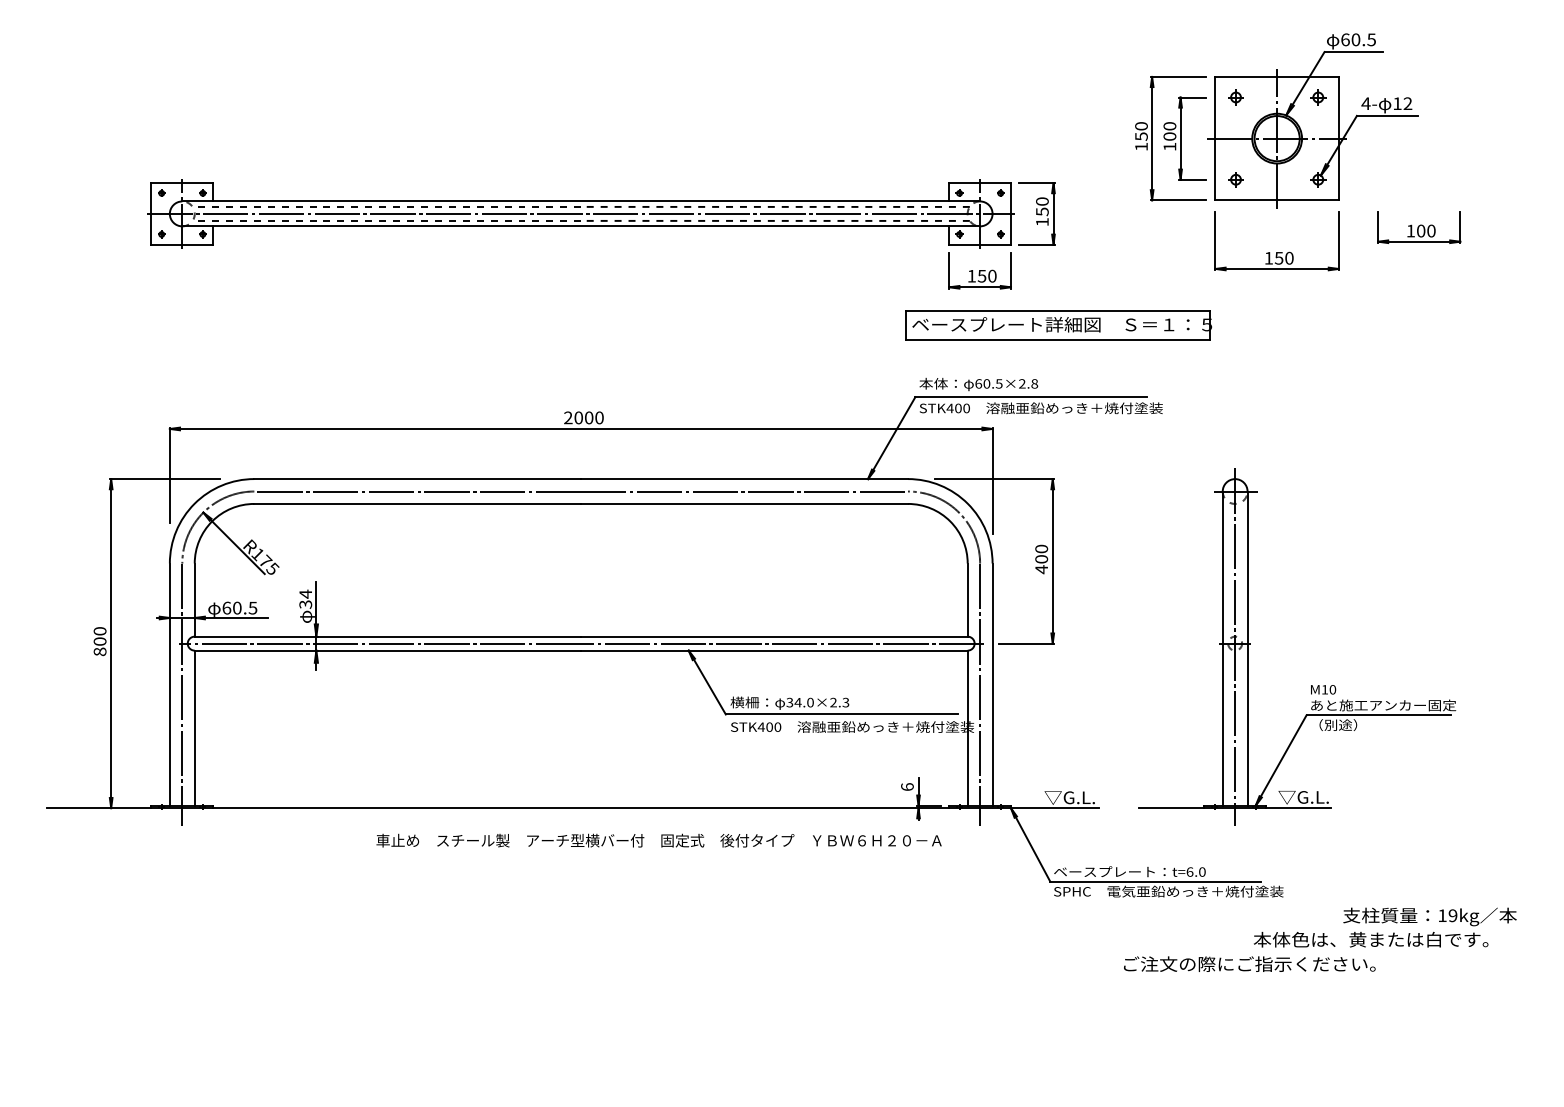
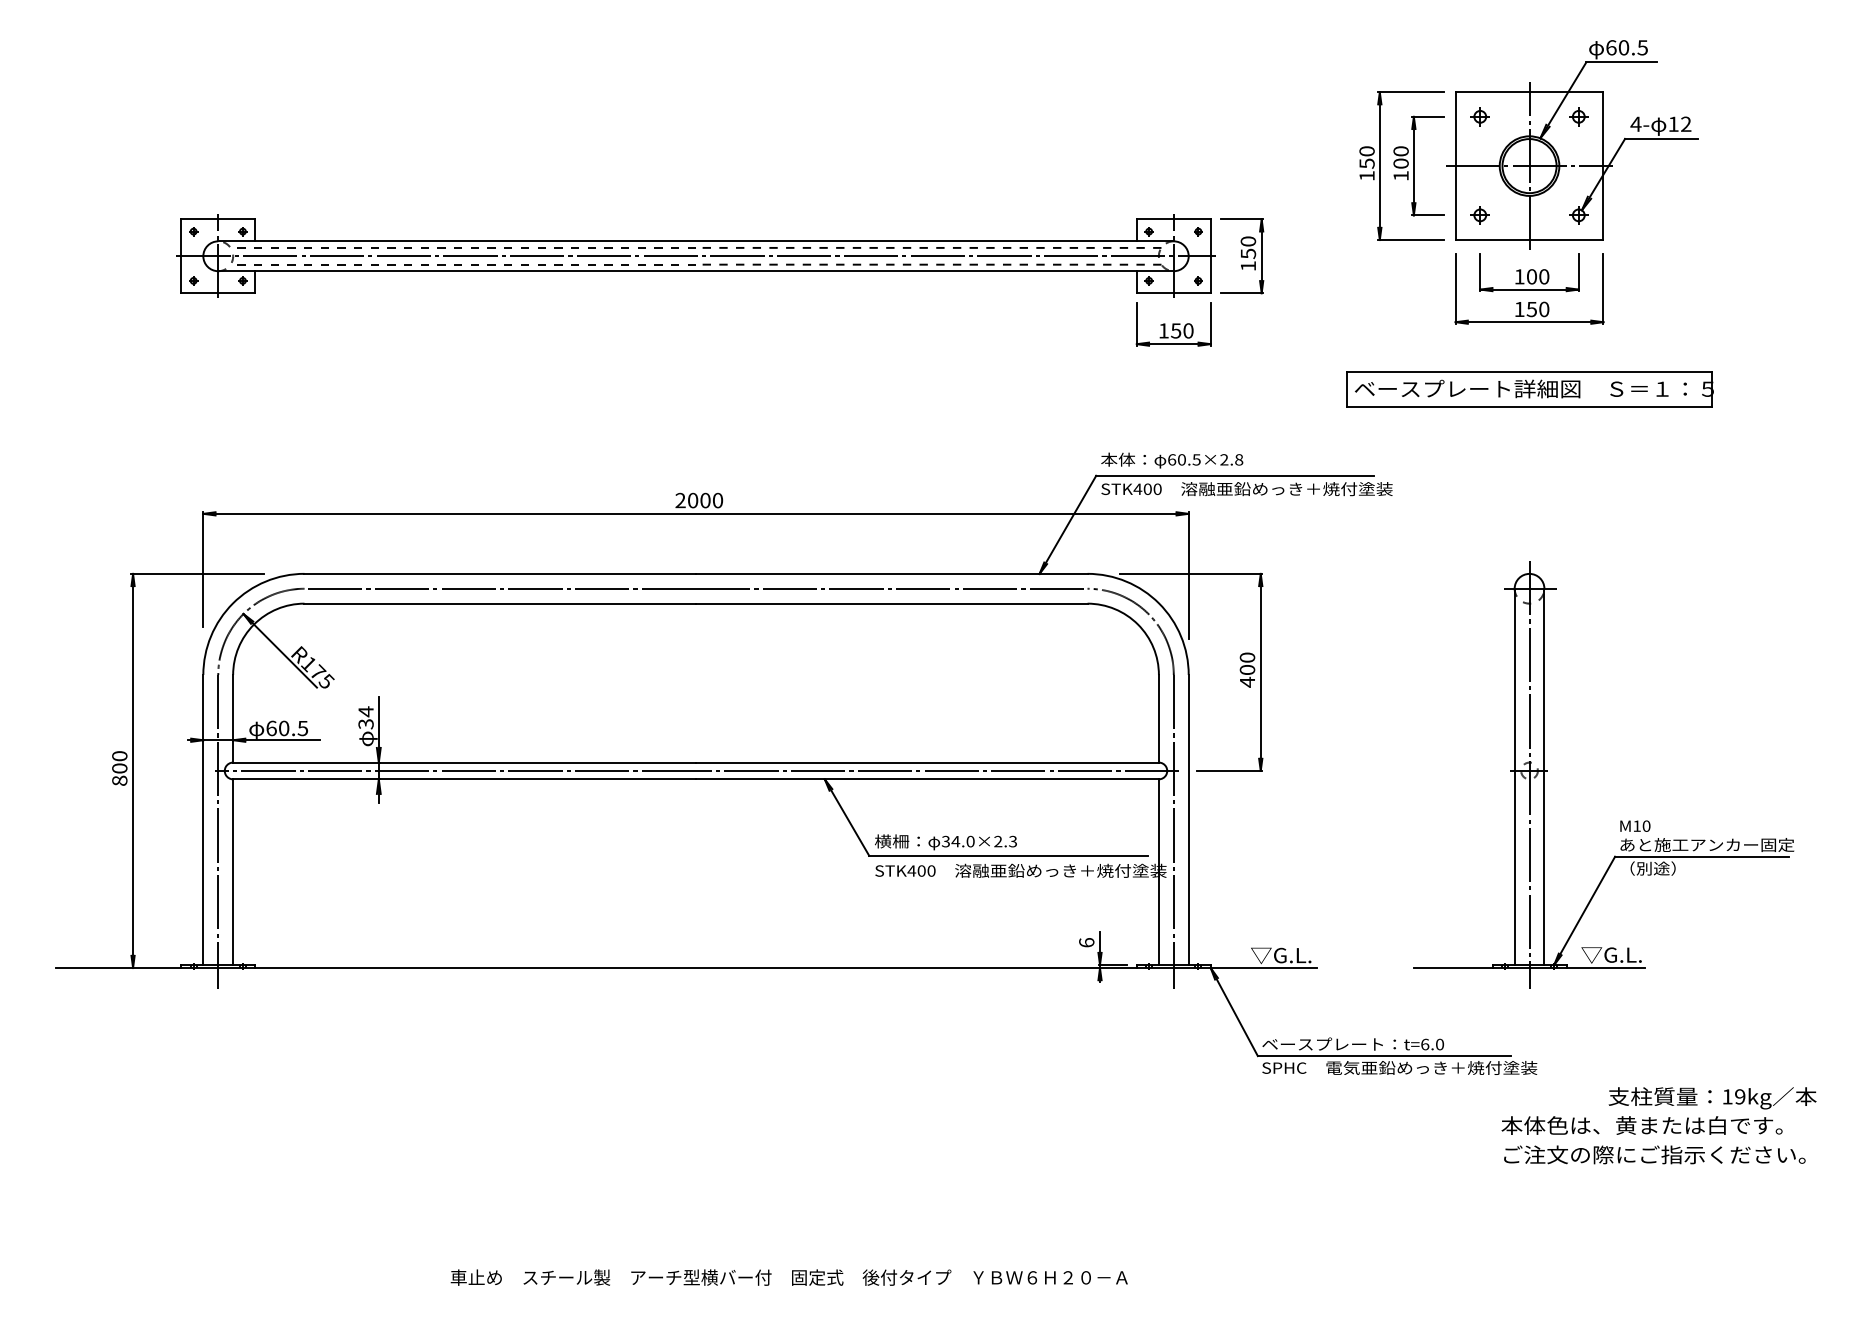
part: (1419, 227) -> (1529, 272), moved
part: (1058, 325) -> (1529, 389), moved
part: (1311, 685) -> (1620, 821), moved
text: (658, 840) -> (788, 1277), moved
text: (1249, 963) -> (1654, 1154), moved

